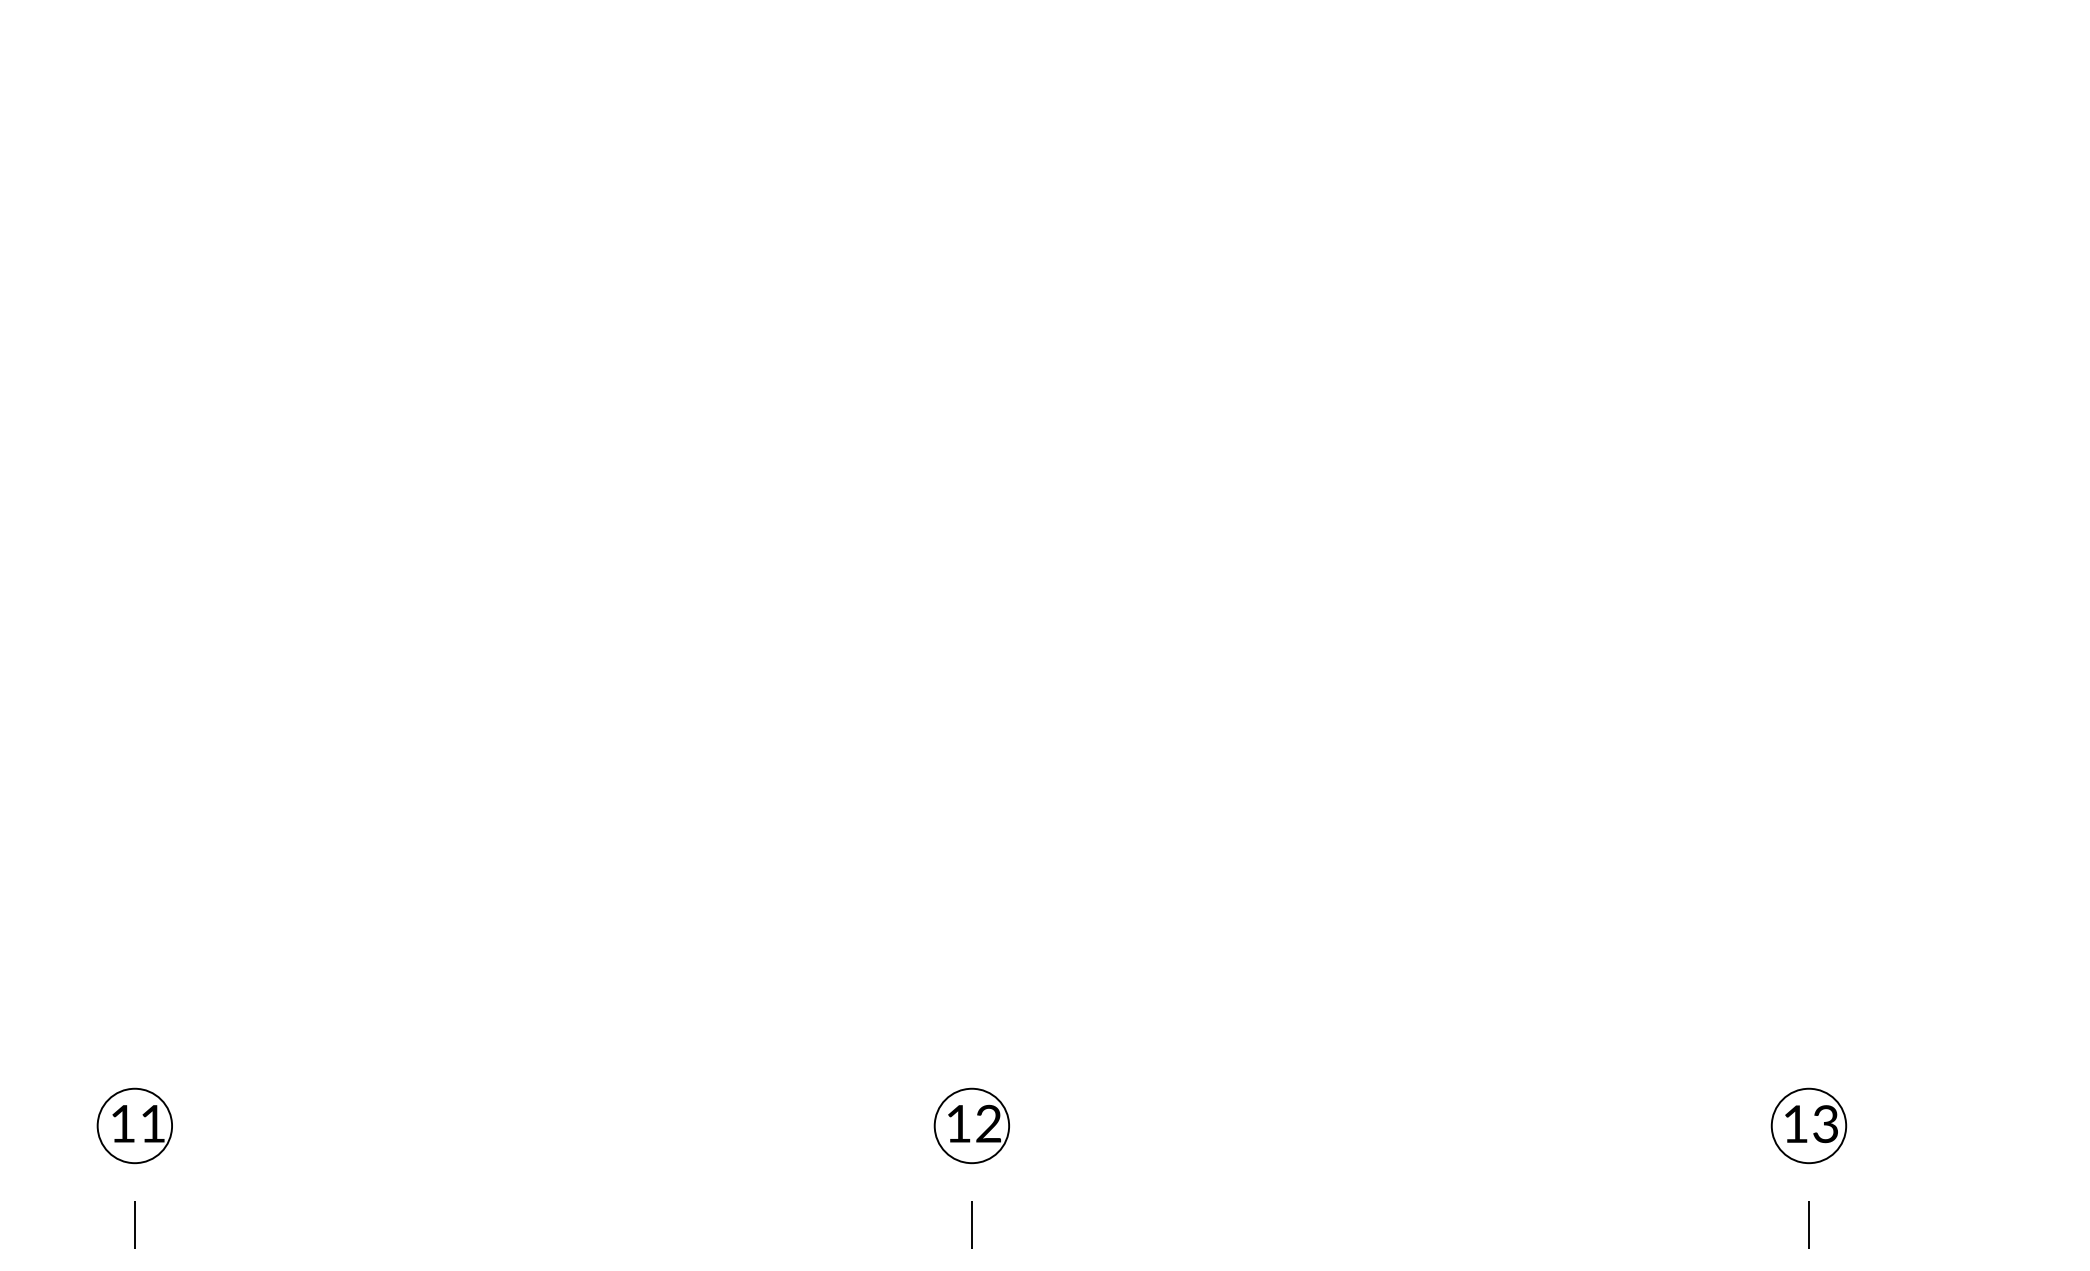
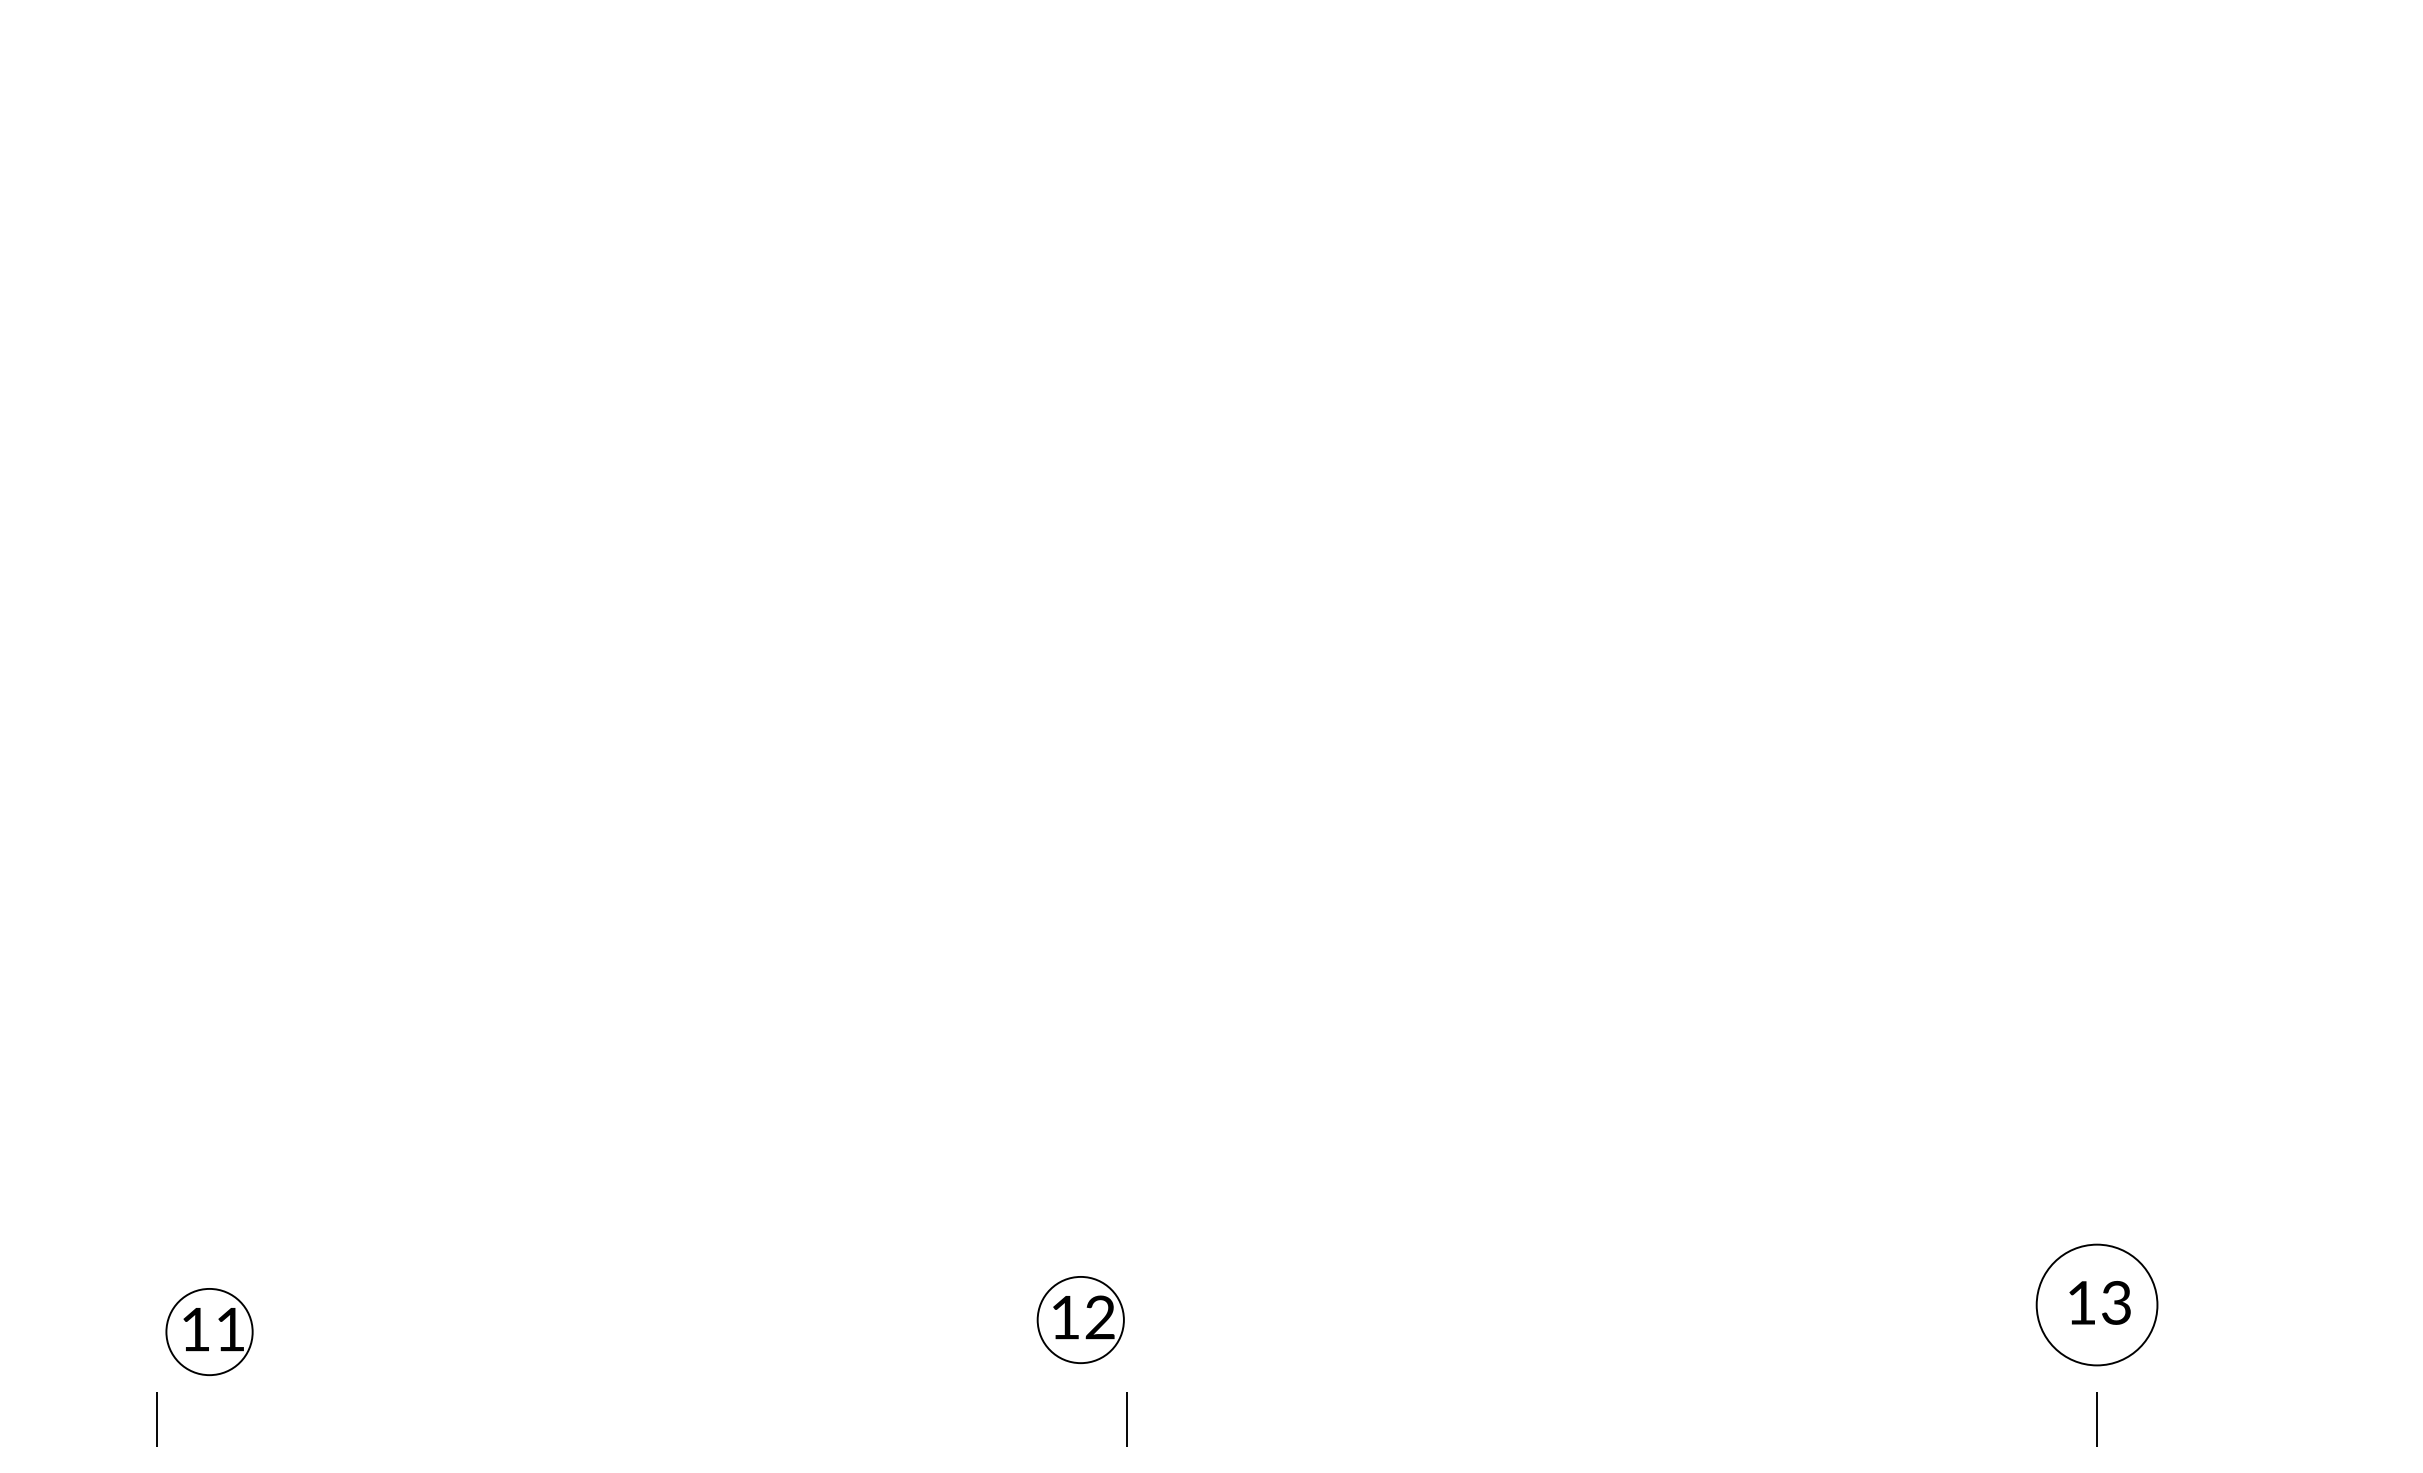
part: (134, 1125) -> (209, 1331), moved
part: (971, 1125) -> (1080, 1319), moved
circle: (1808, 1125) -> (2096, 1304), size x1.4

